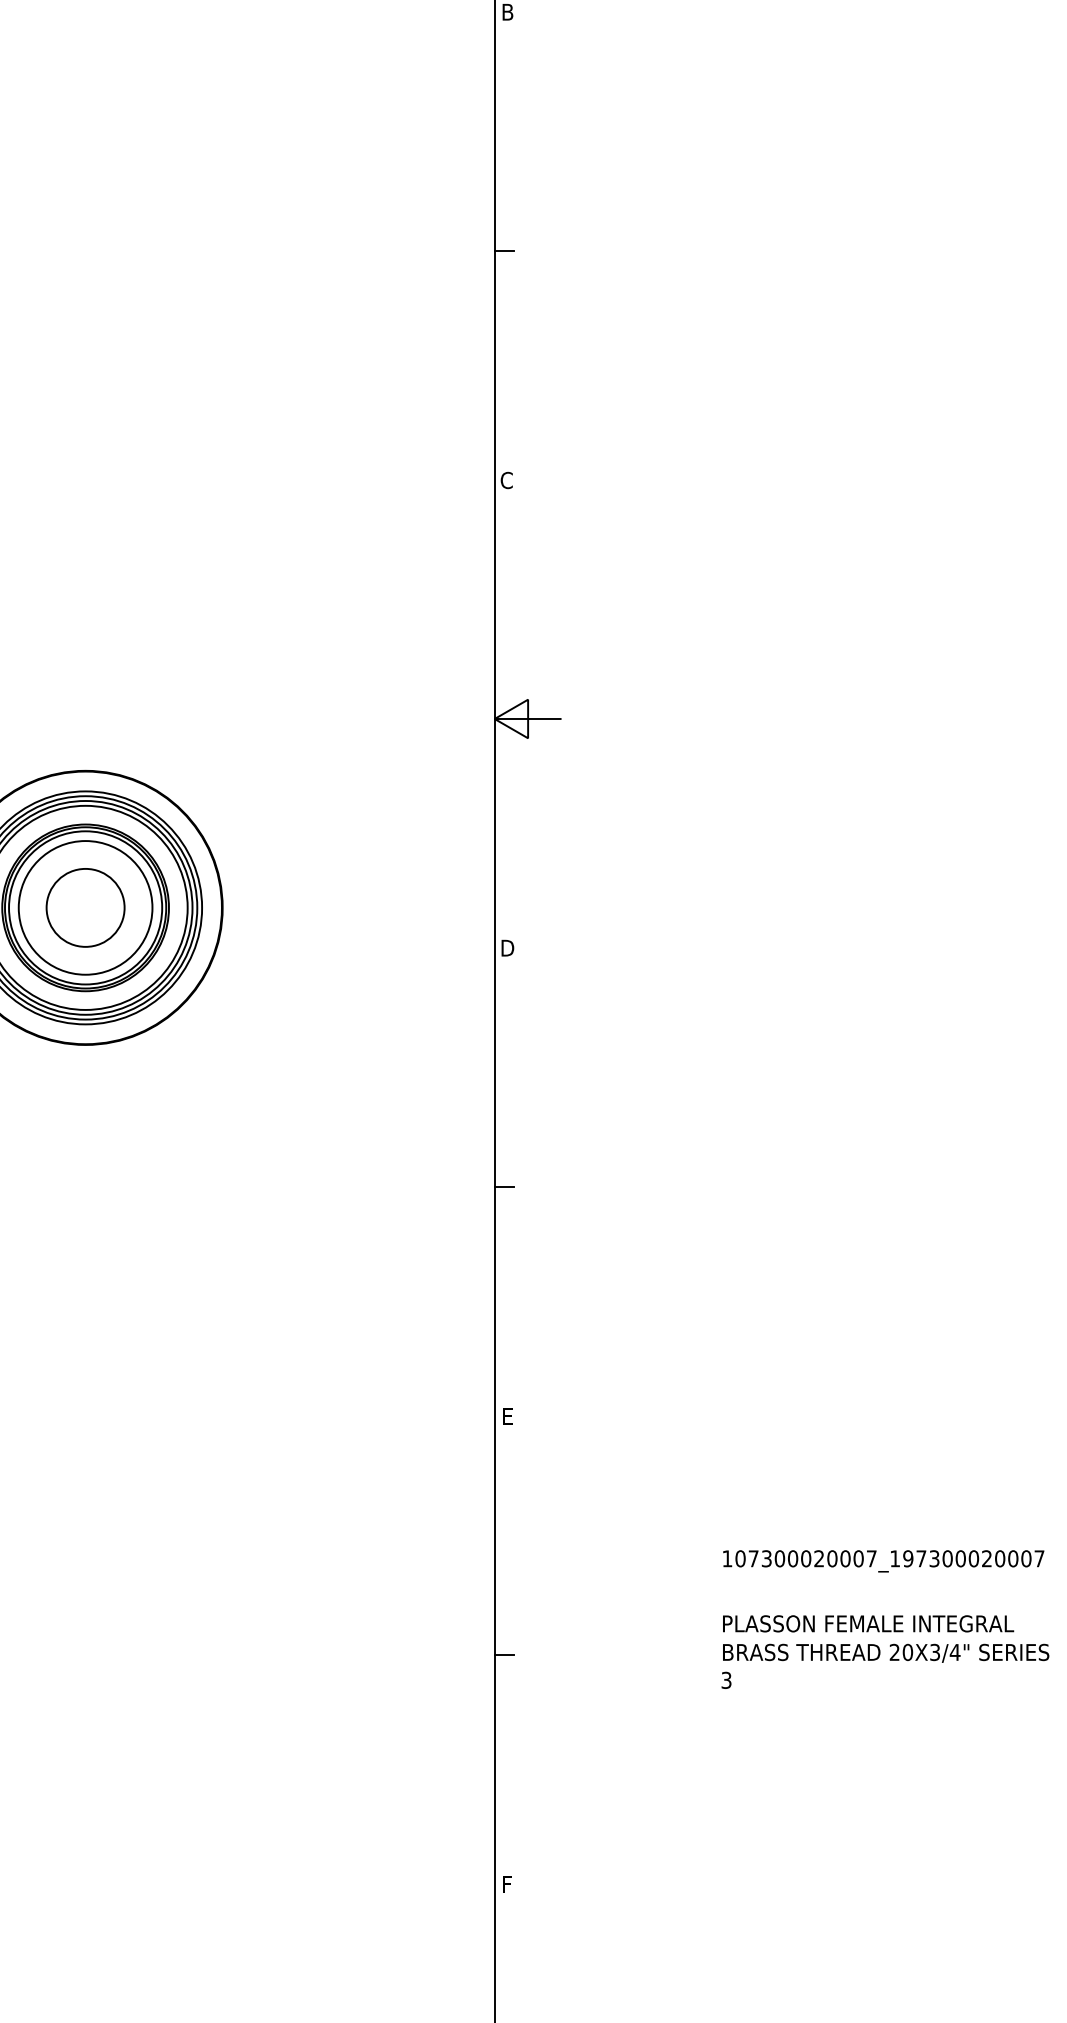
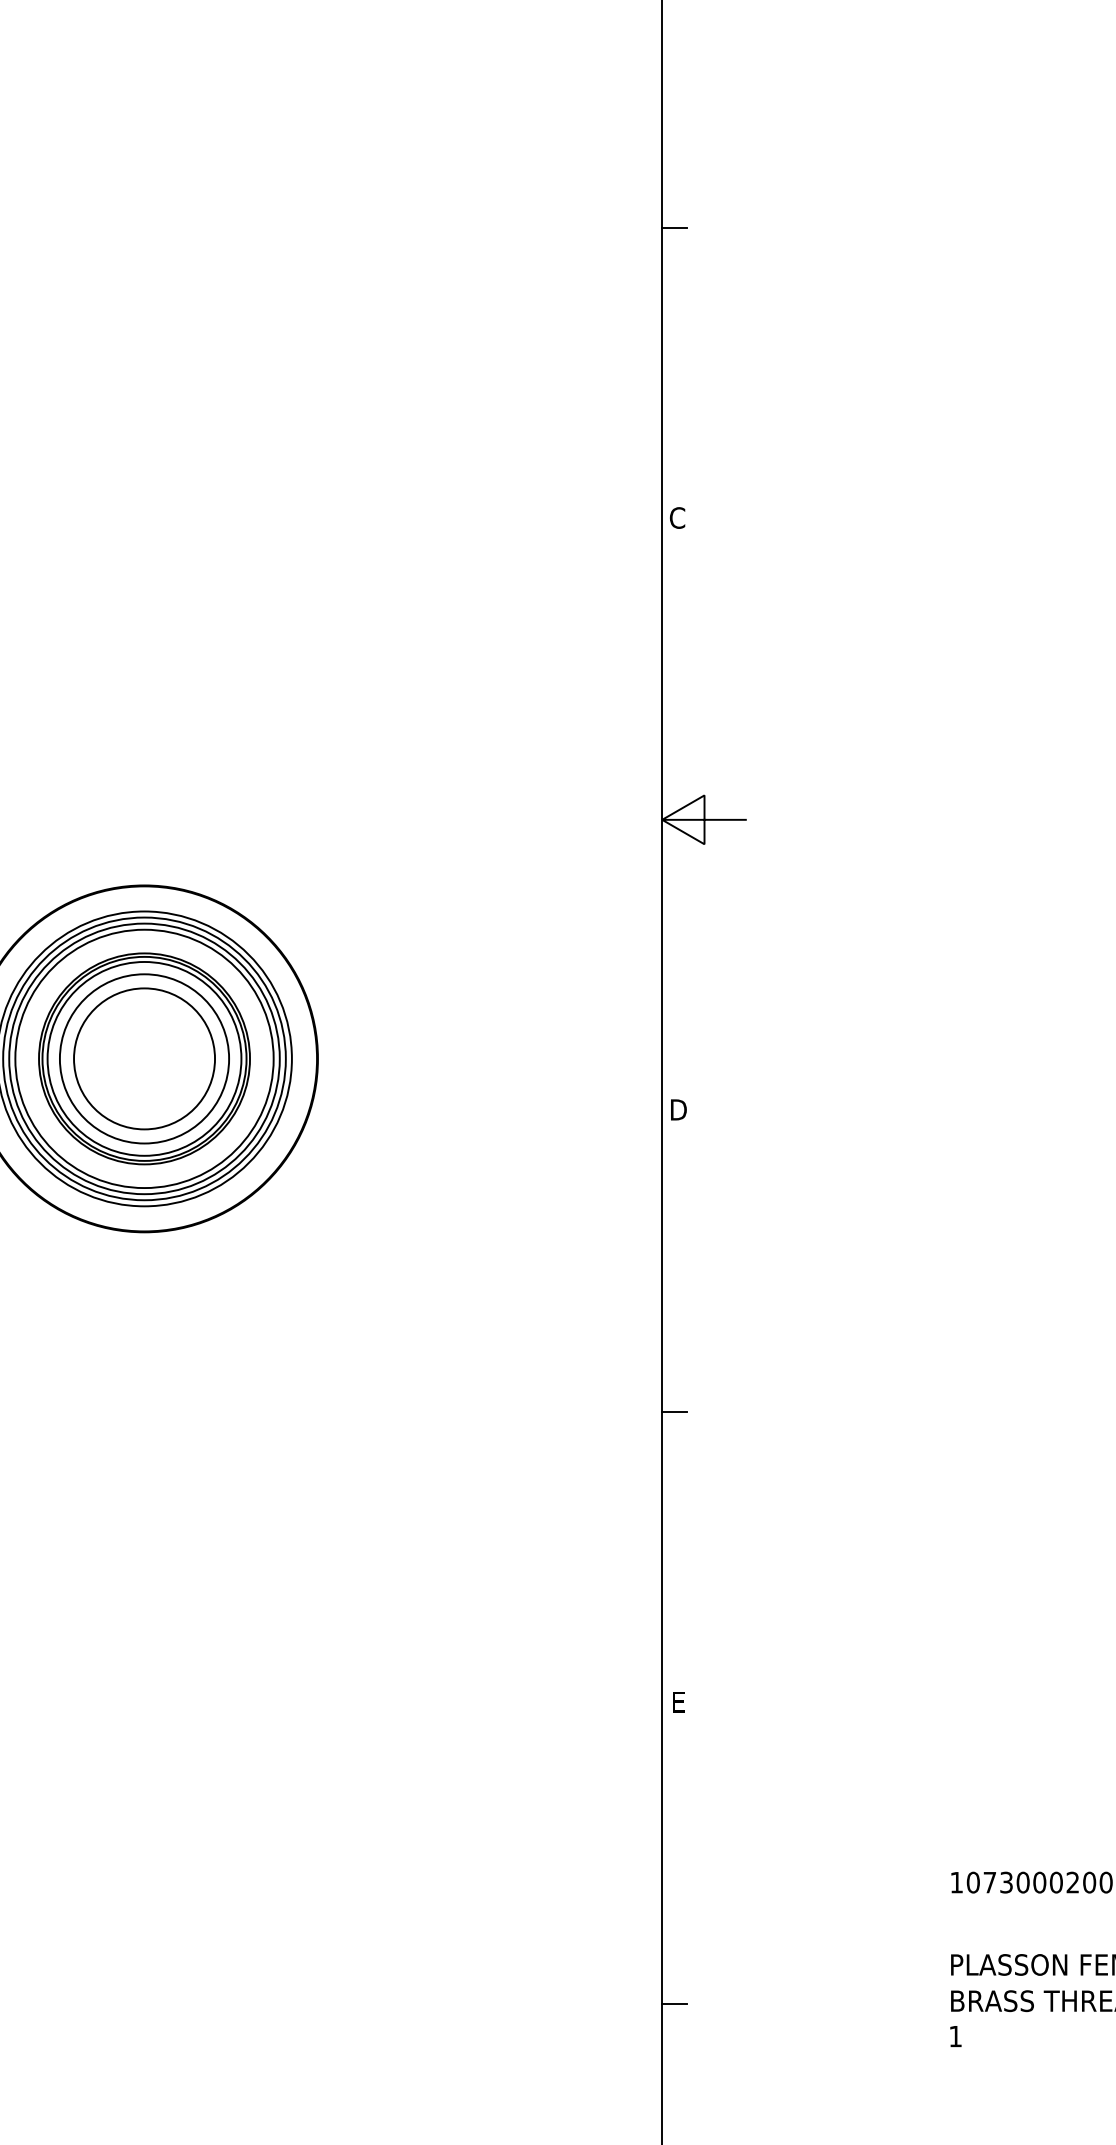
circle: (85, 907) -> (144, 1058), size x1.43
text: (726, 1679) -> (955, 2035), 3 -> 1

